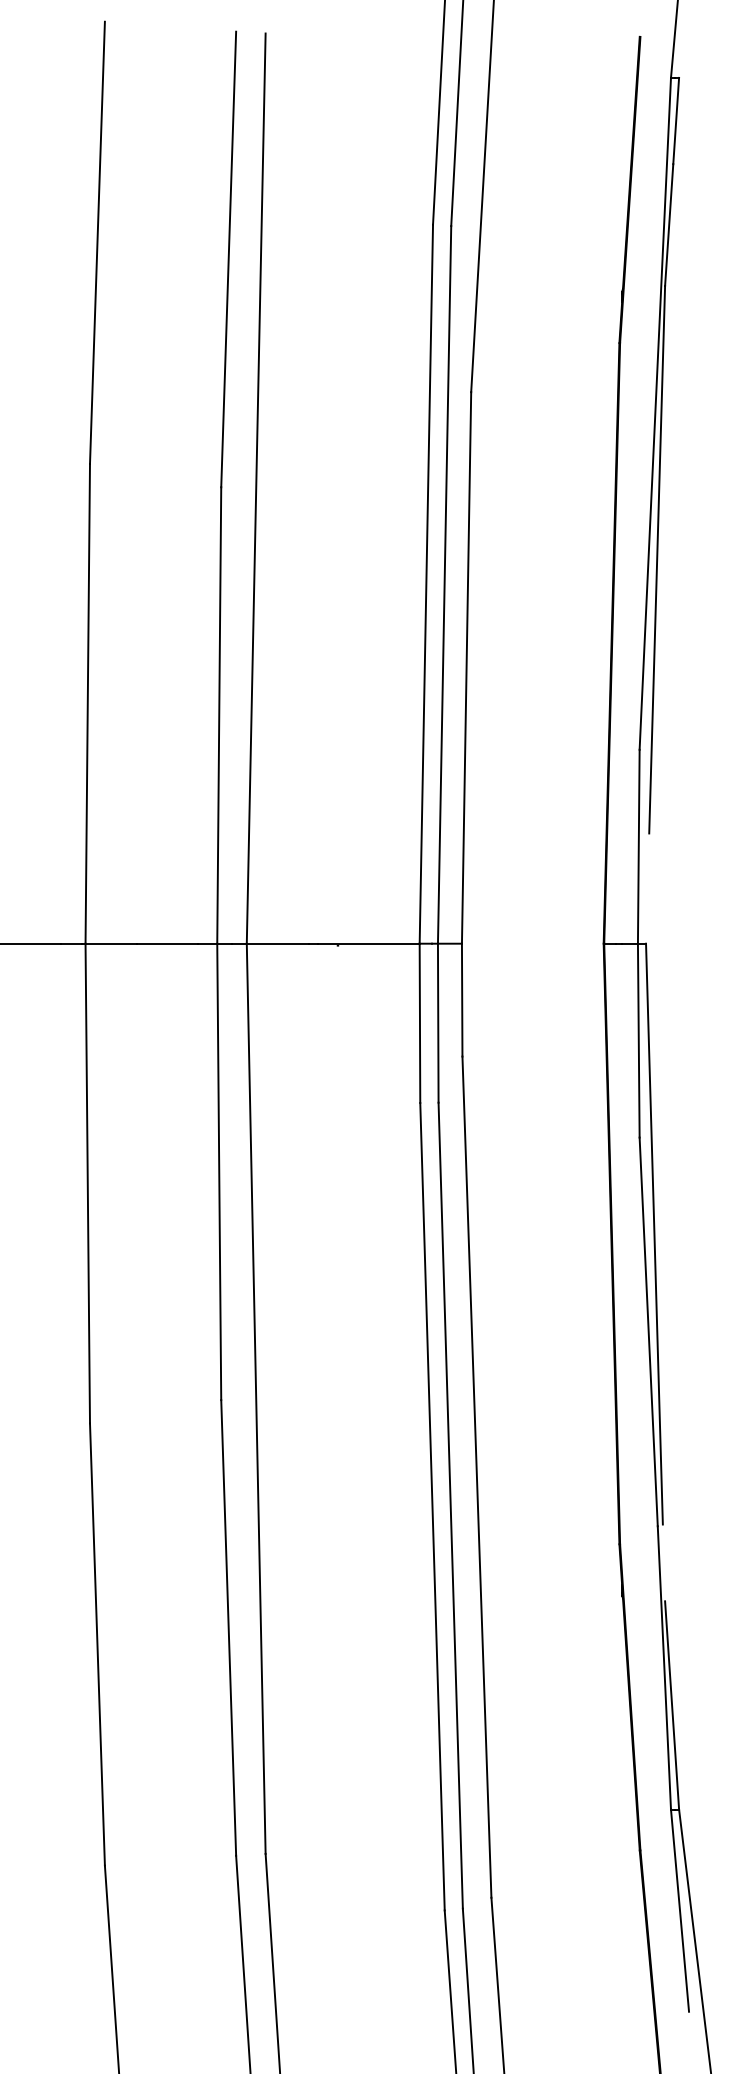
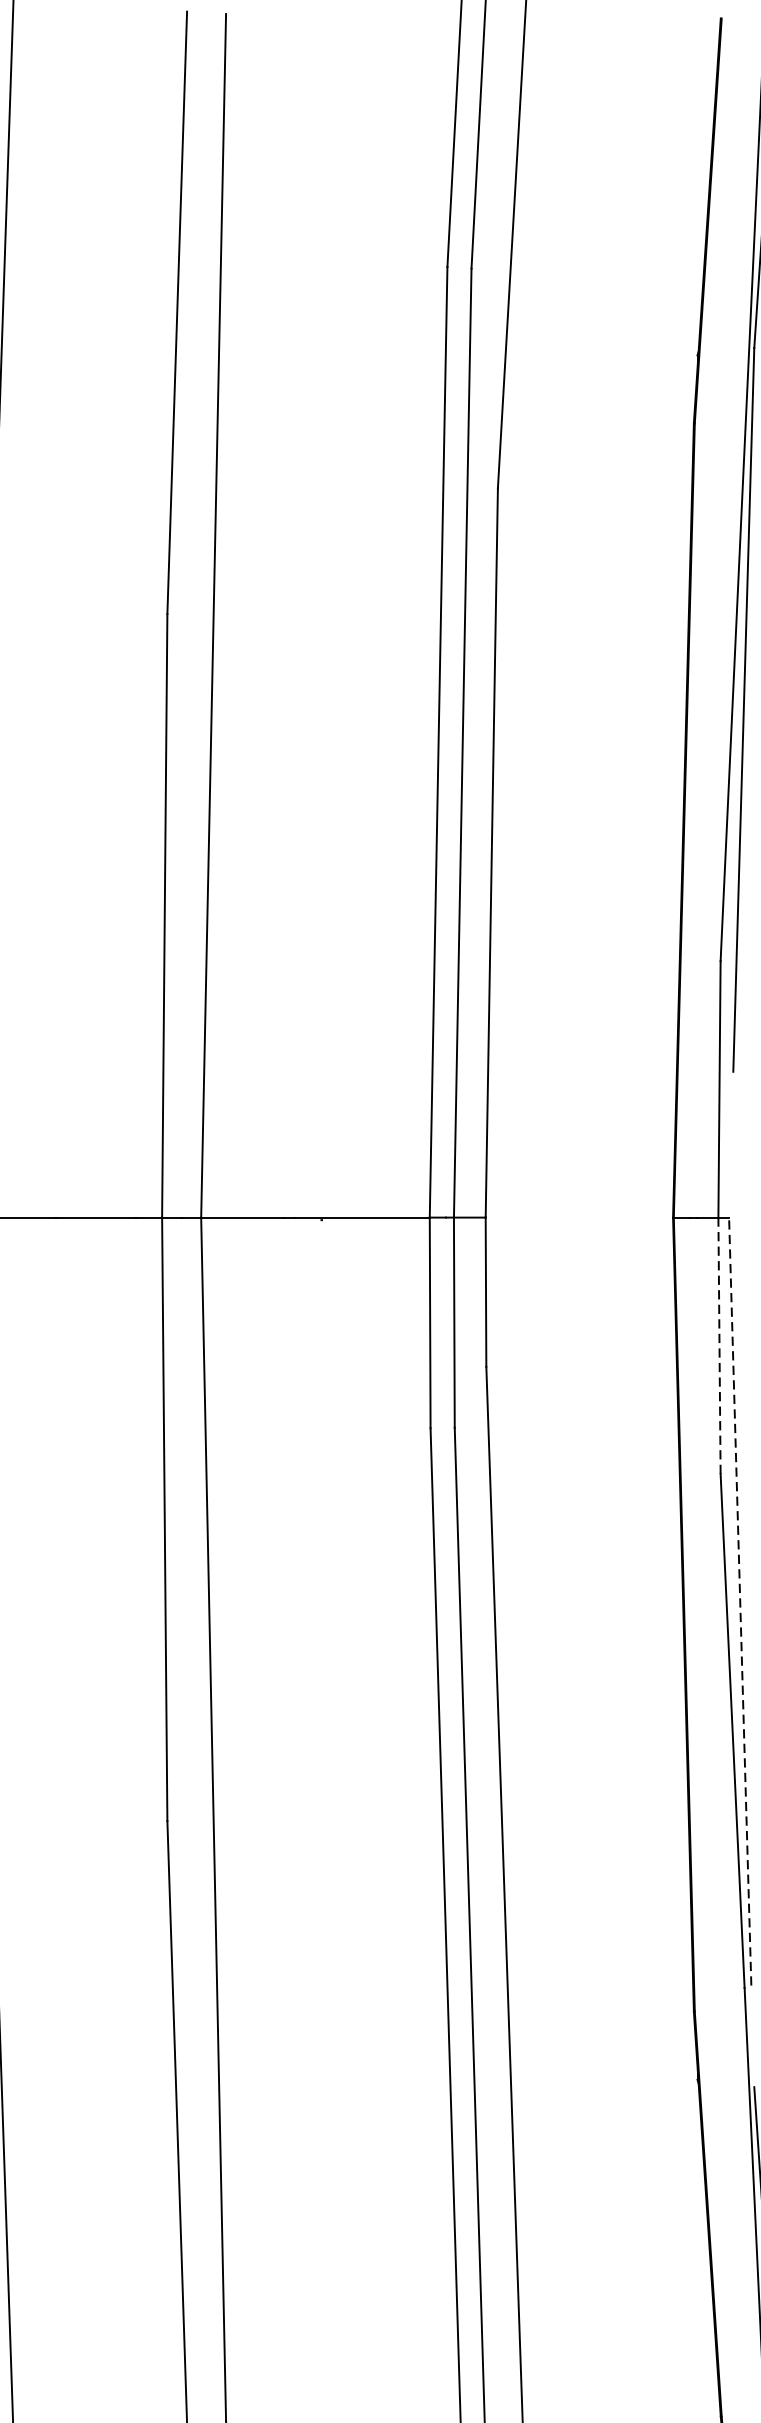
line: (638, 1040) -> (719, 1345), solid -> dashed
line: (654, 1234) -> (740, 1602), solid -> dashed

